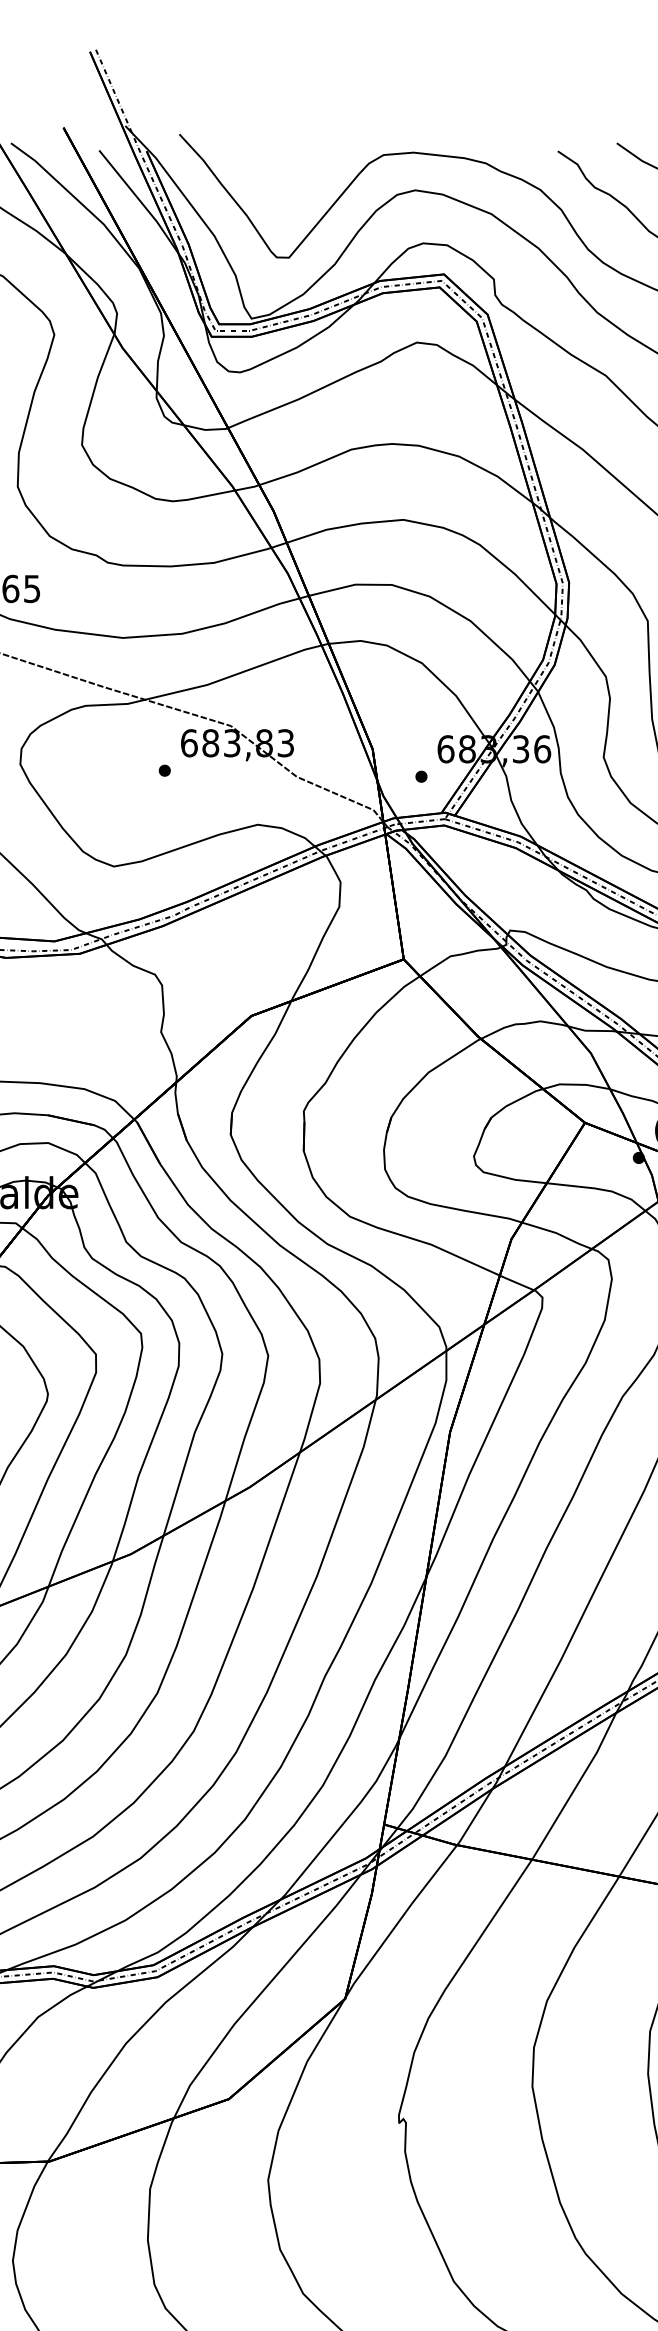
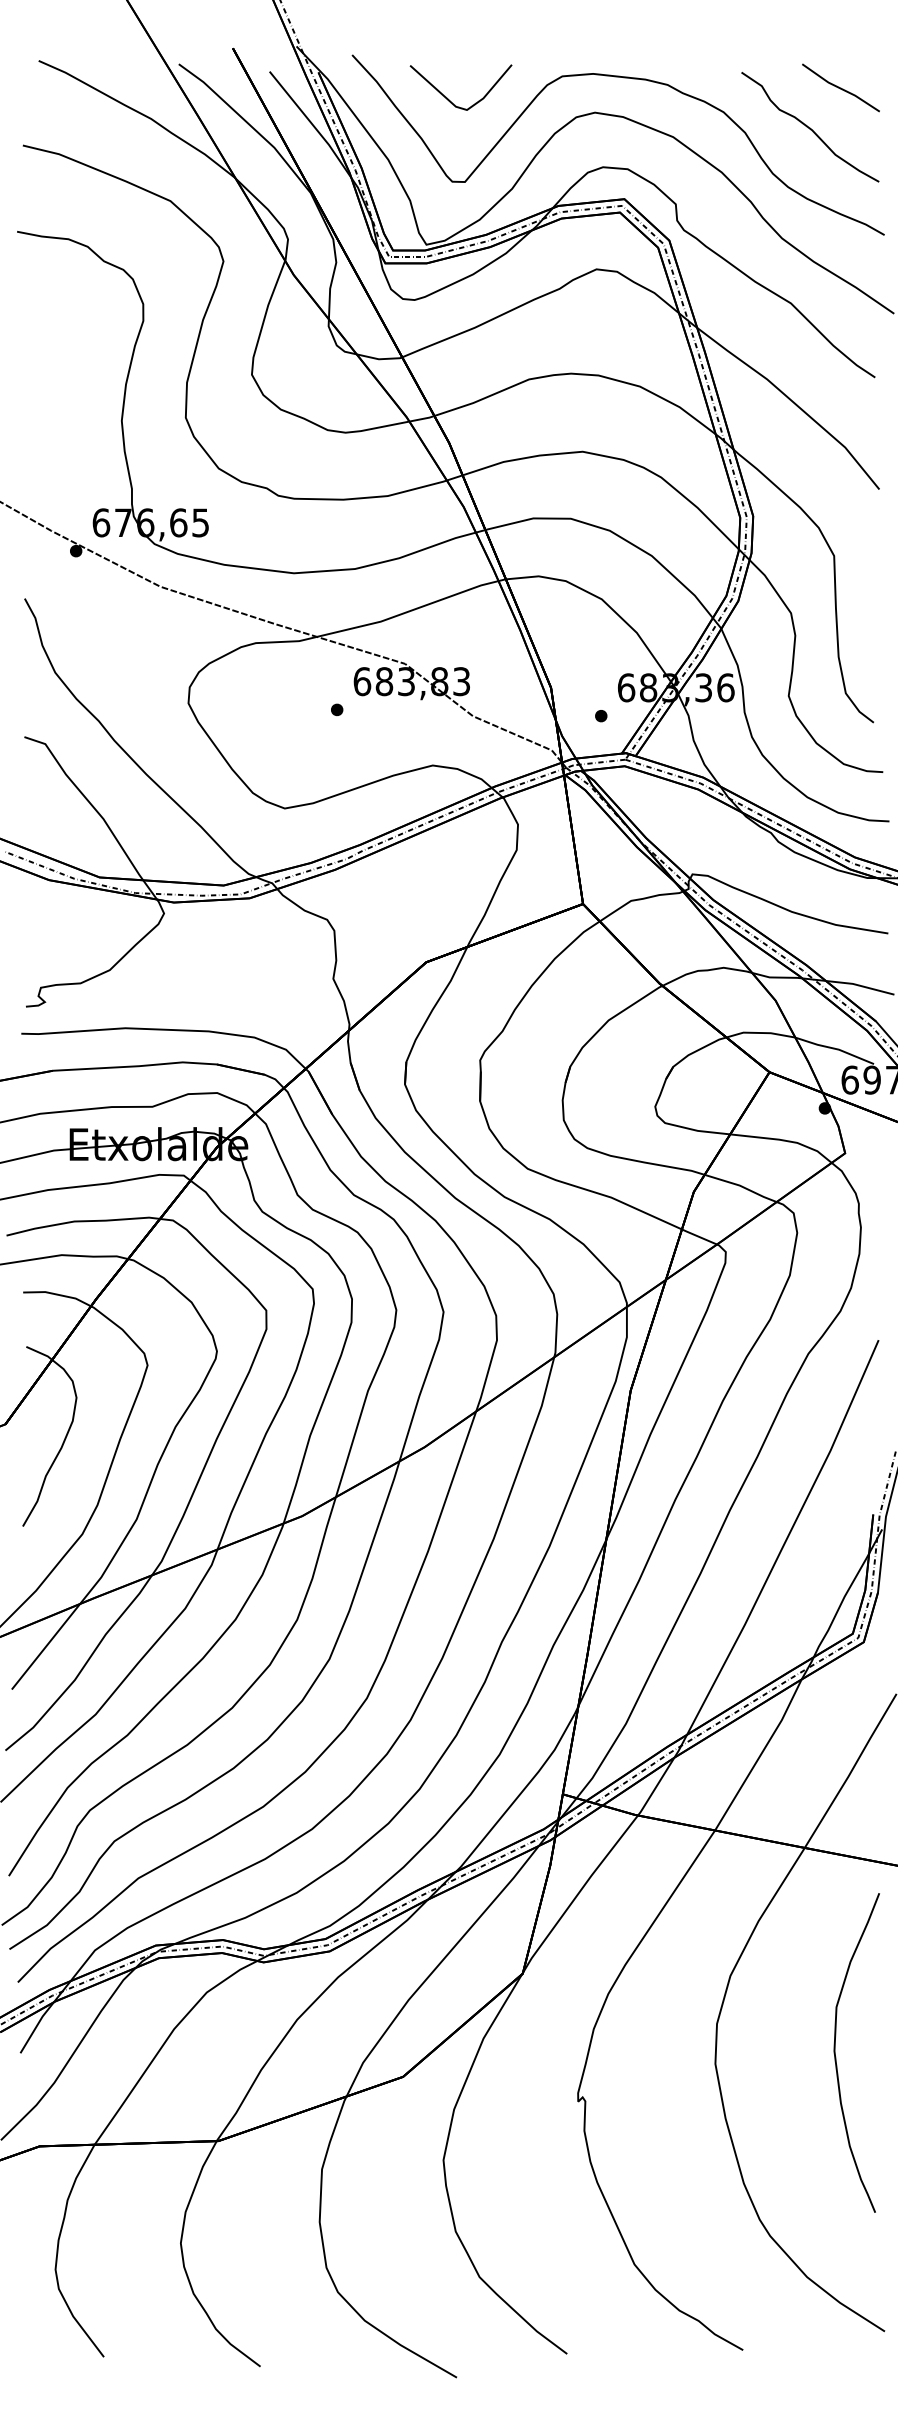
line: (273, 176) -> (448, 98), added

